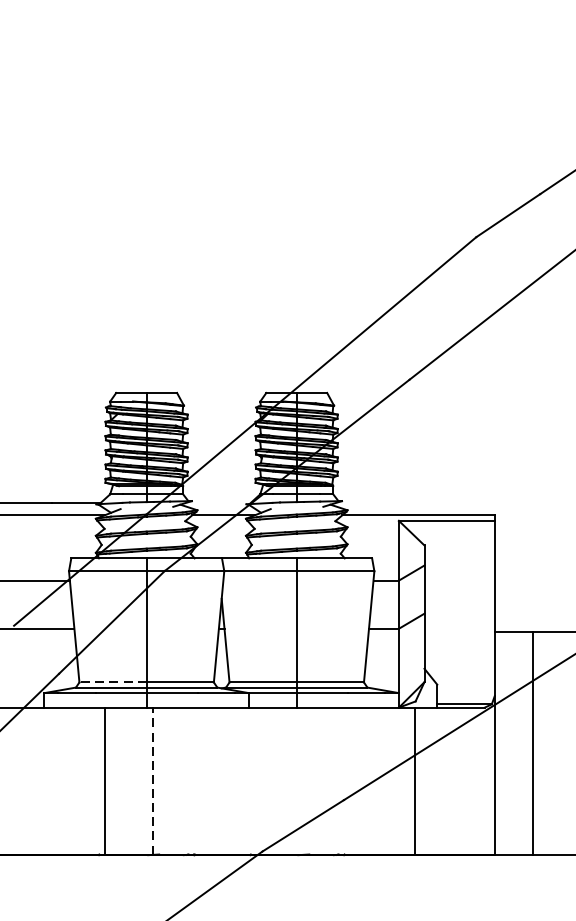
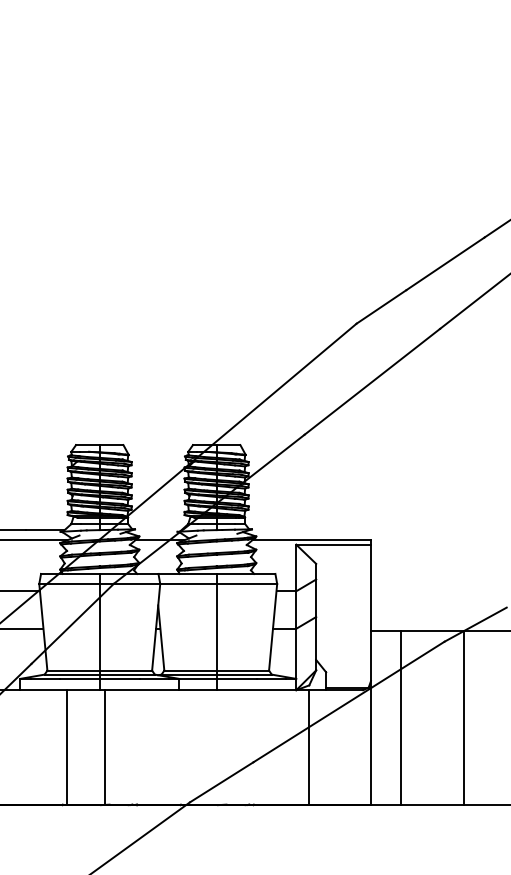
line: (112, 682) -> (73, 670), dashed -> solid
line: (152, 779) -> (104, 746), dashed -> solid

